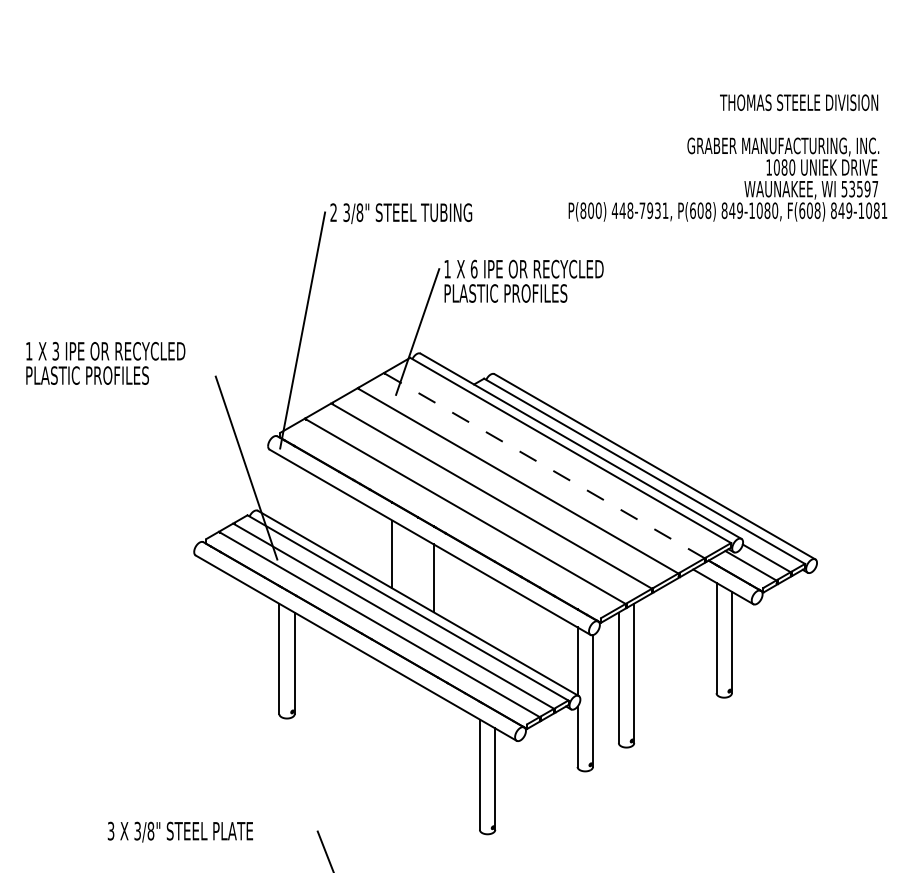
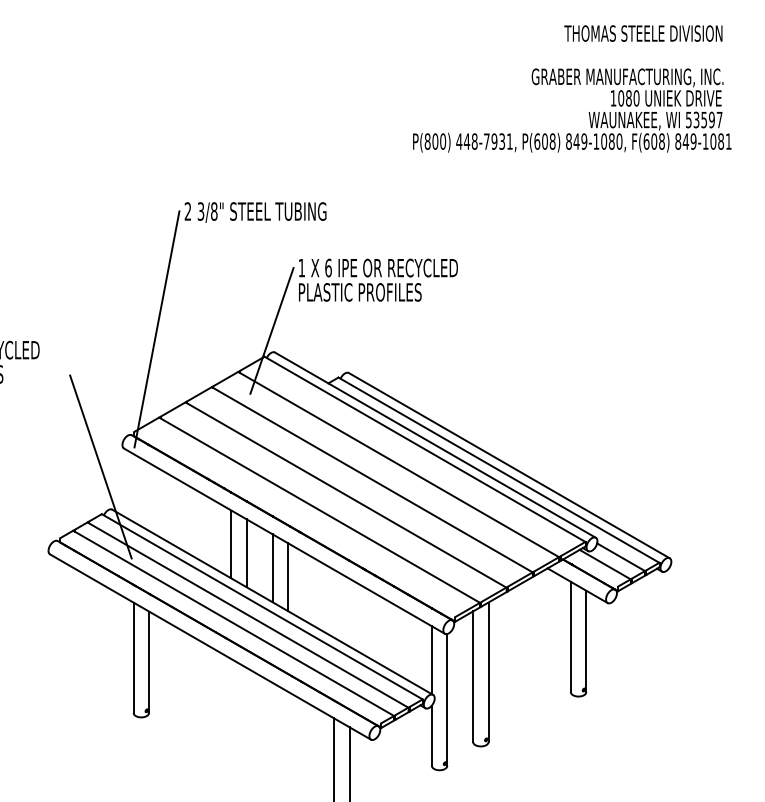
text: (727, 157) -> (571, 88), moved
line: (544, 465) -> (398, 464), dashed -> solid
line: (377, 545) -> (231, 544), added
line: (418, 569) -> (272, 568), added

